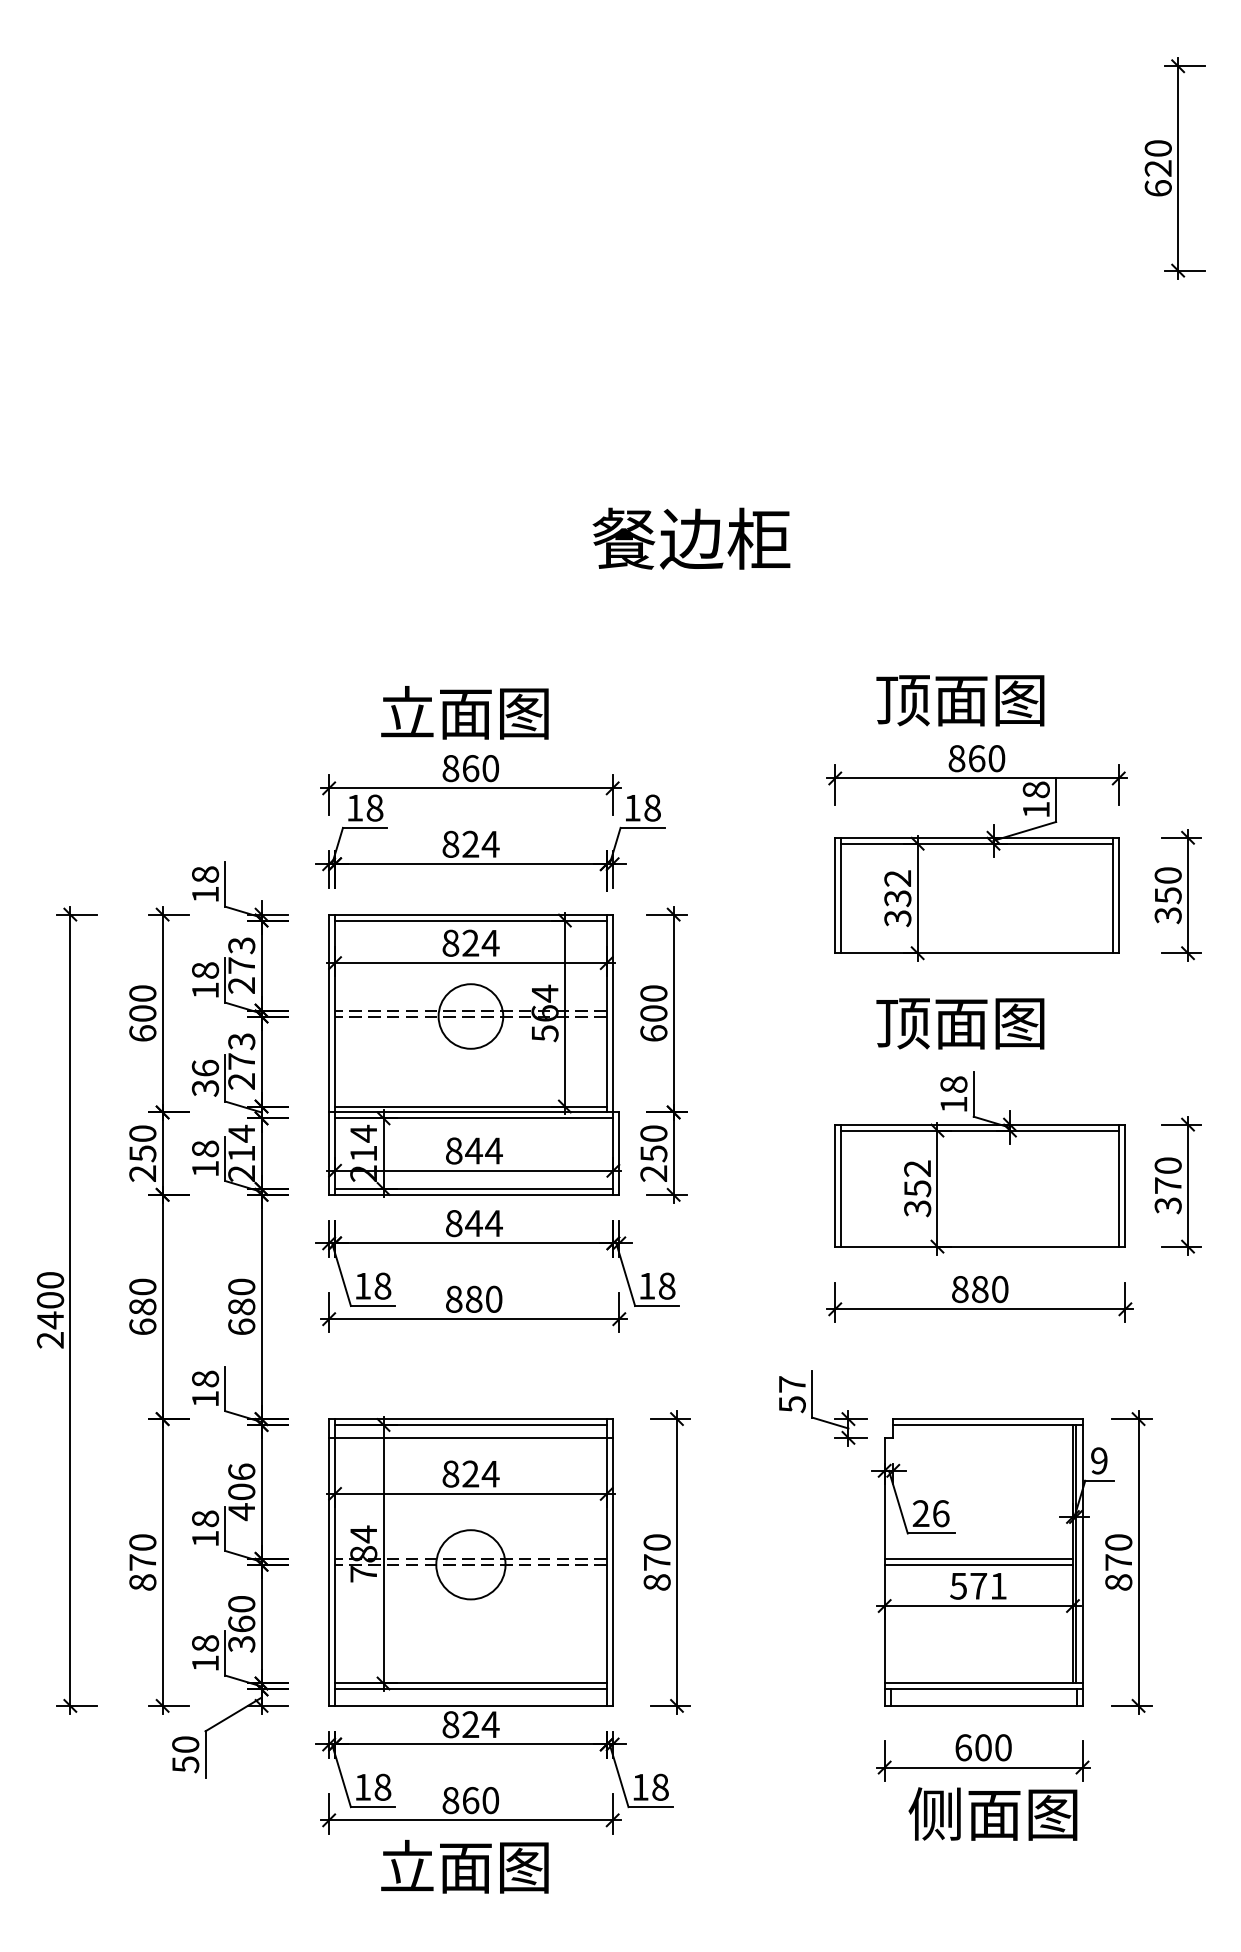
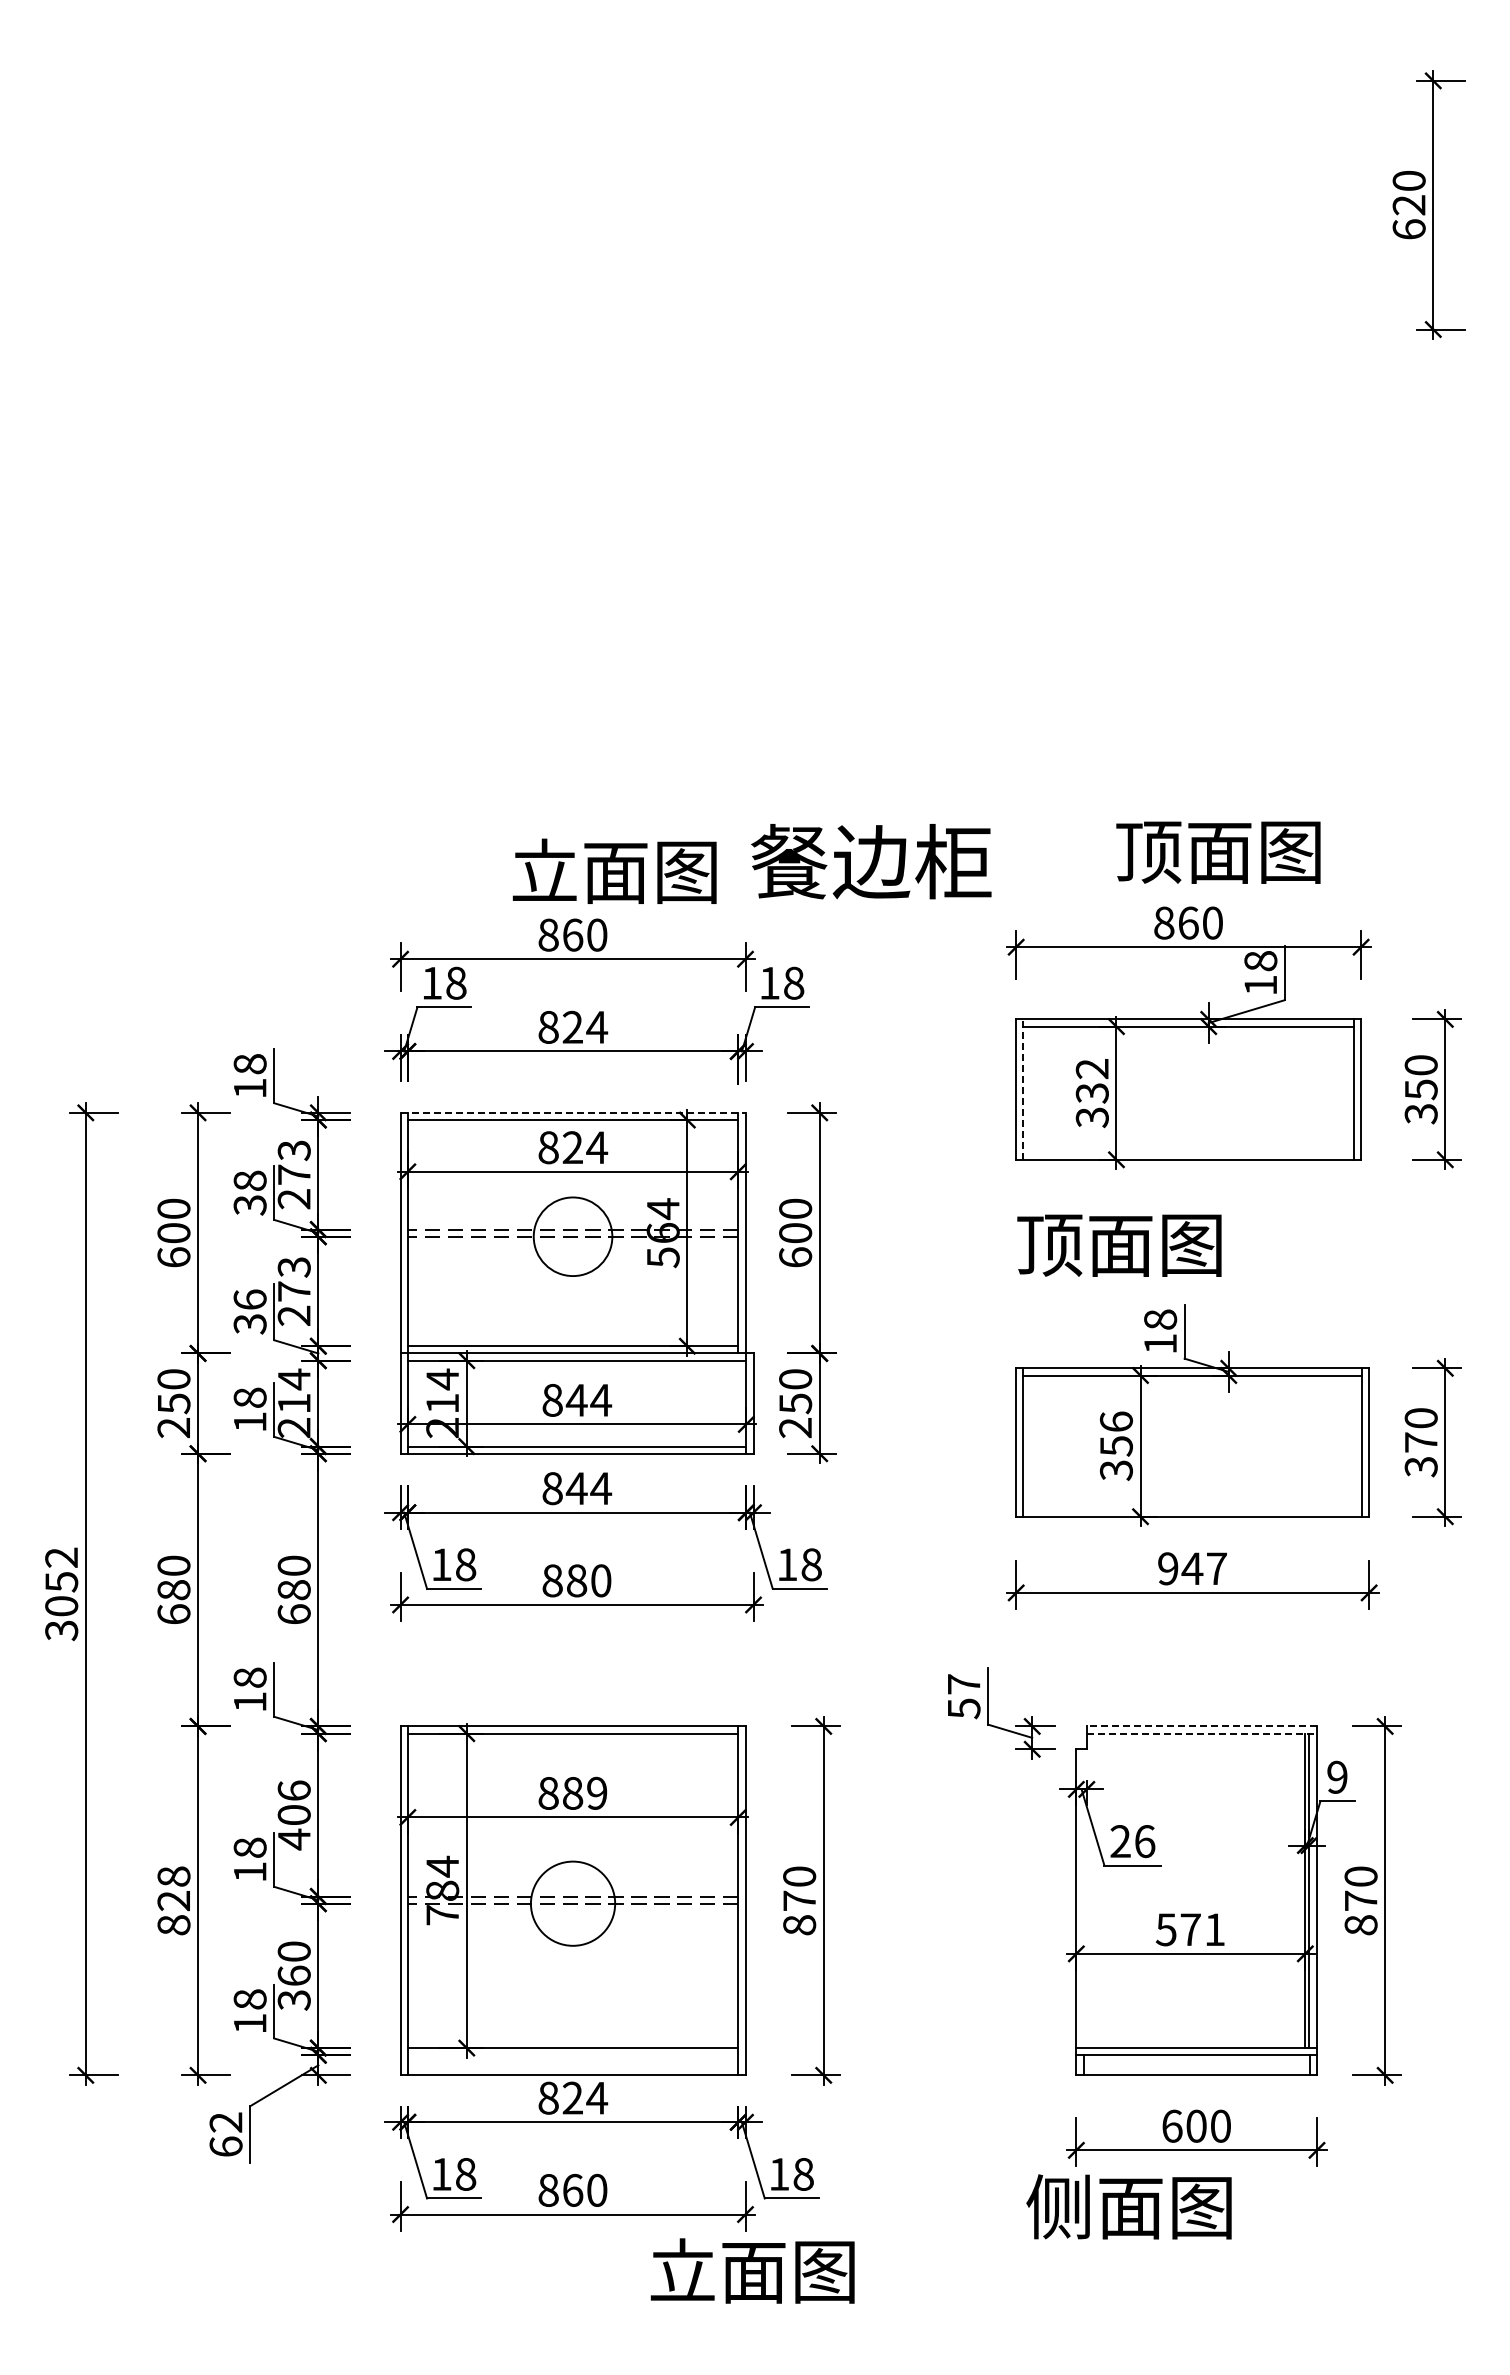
text: (691, 538) -> (871, 861), moved
text: (960, 700) -> (1218, 852), moved
text: (464, 712) -> (614, 870), moved
line: (841, 895) -> (1023, 1089), solid -> dashed
line: (471, 914) -> (573, 1112), solid -> dashed
text: (204, 990) -> (249, 1205), 18 -> 38
text: (960, 1023) -> (1119, 1245), moved
text: (916, 1168) -> (1115, 1421), 352 -> 356
text: (980, 1289) -> (1192, 1568), 880 -> 947
text: (50, 1310) -> (61, 1594), 2400 -> 3052
line: (987, 1419) -> (1201, 1726), solid -> dashed
line: (988, 1424) -> (1202, 1733), solid -> dashed
line: (470, 1438) -> (572, 1749), removed
text: (481, 1473) -> (585, 1792), 824 -> 889
text: (142, 1552) -> (173, 1888), 870 -> 828
line: (978, 1558) -> (1190, 1896), removed
line: (978, 1564) -> (1190, 1903), removed
line: (470, 1689) -> (572, 2055), removed
text: (185, 1754) -> (225, 2134), 50 -> 62
text: (992, 1813) -> (1128, 2206), moved
text: (464, 1866) -> (752, 2270), moved

